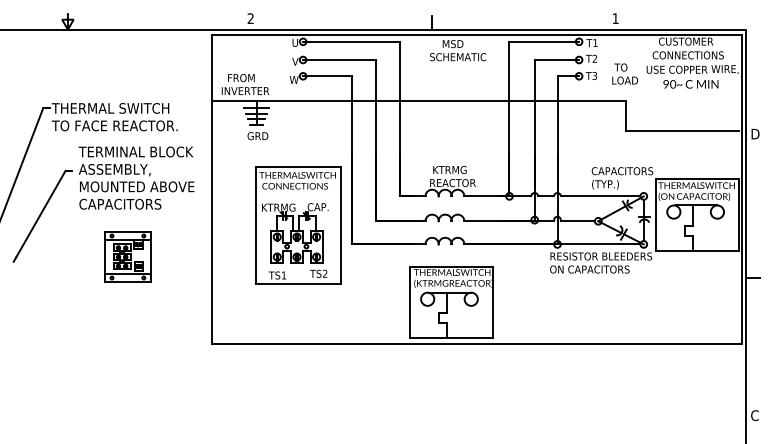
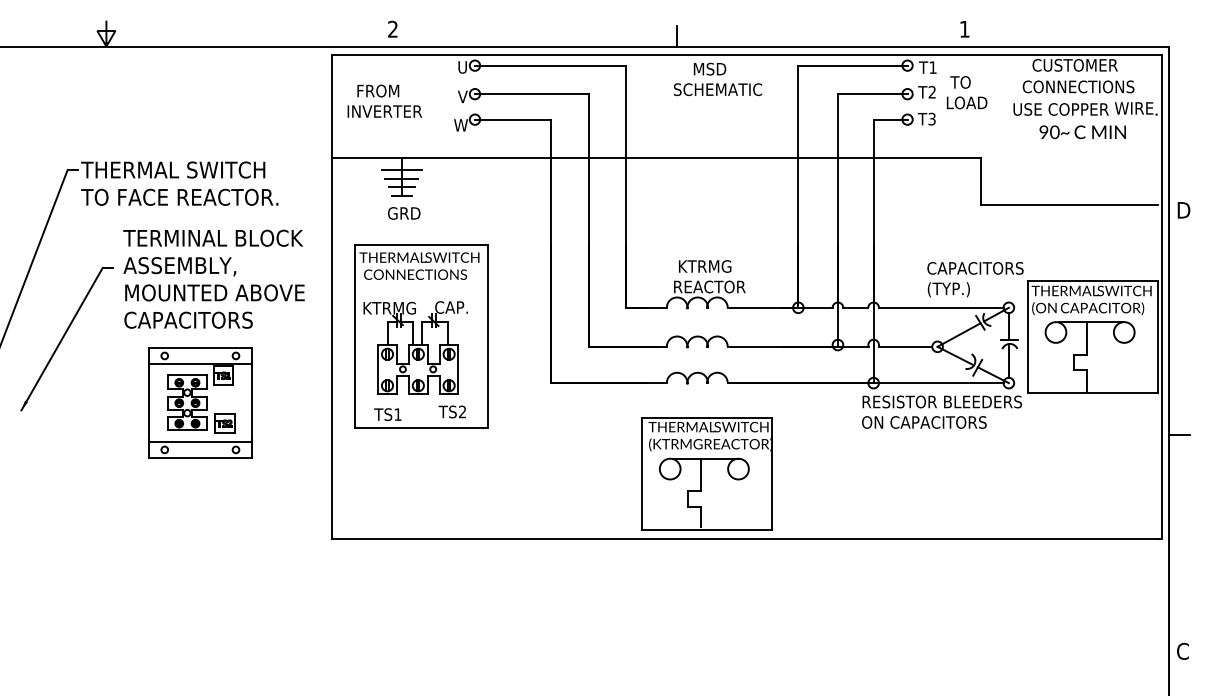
text: (624, 73) -> (966, 91), moved
text: (245, 84) -> (384, 101), moved
part: (298, 225) -> (420, 336), moved
part: (127, 256) -> (199, 402), size x1.43

